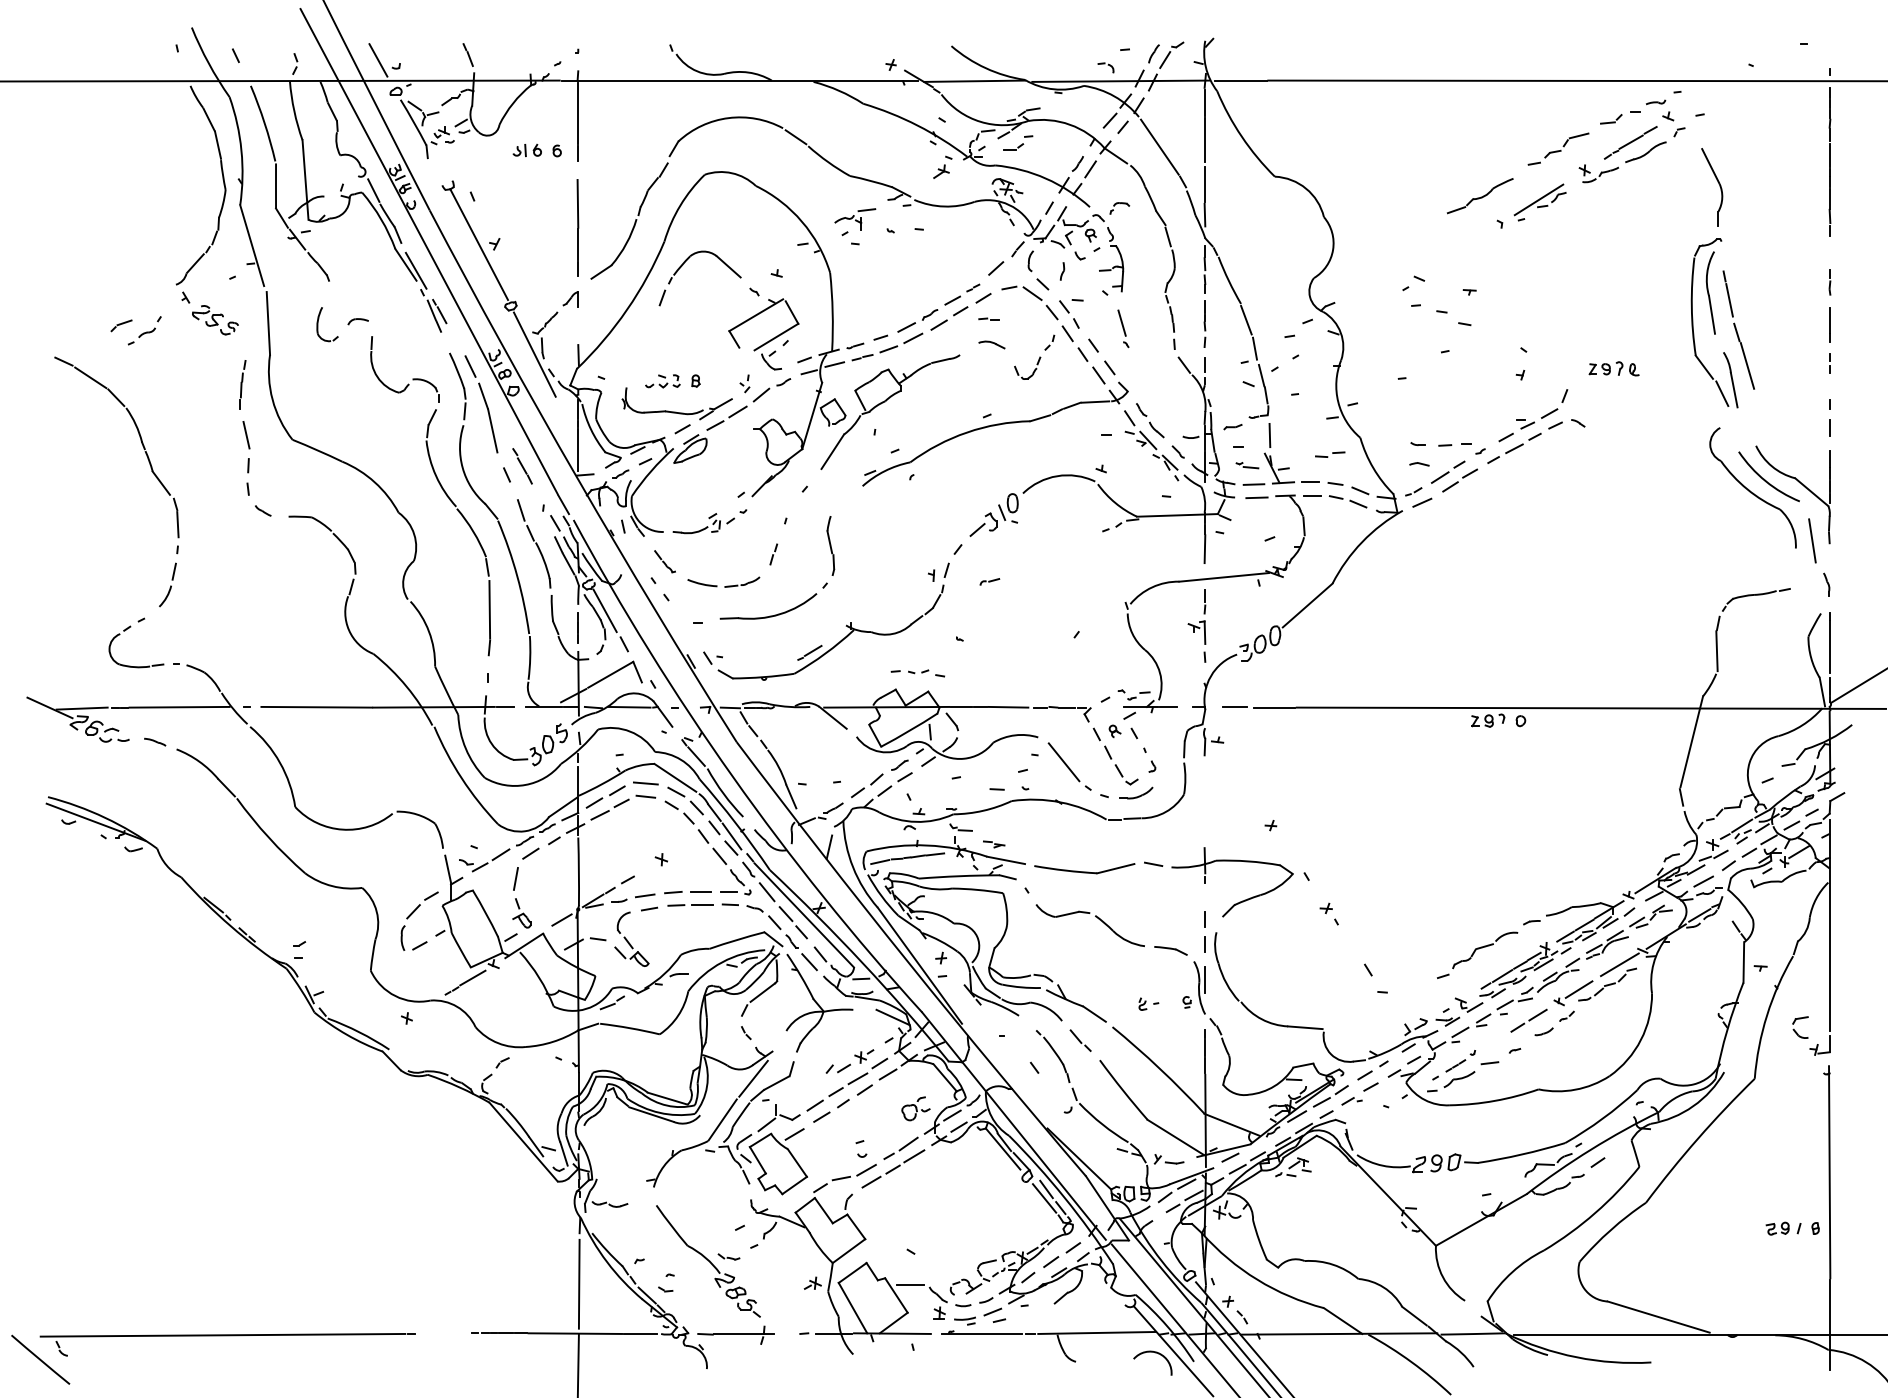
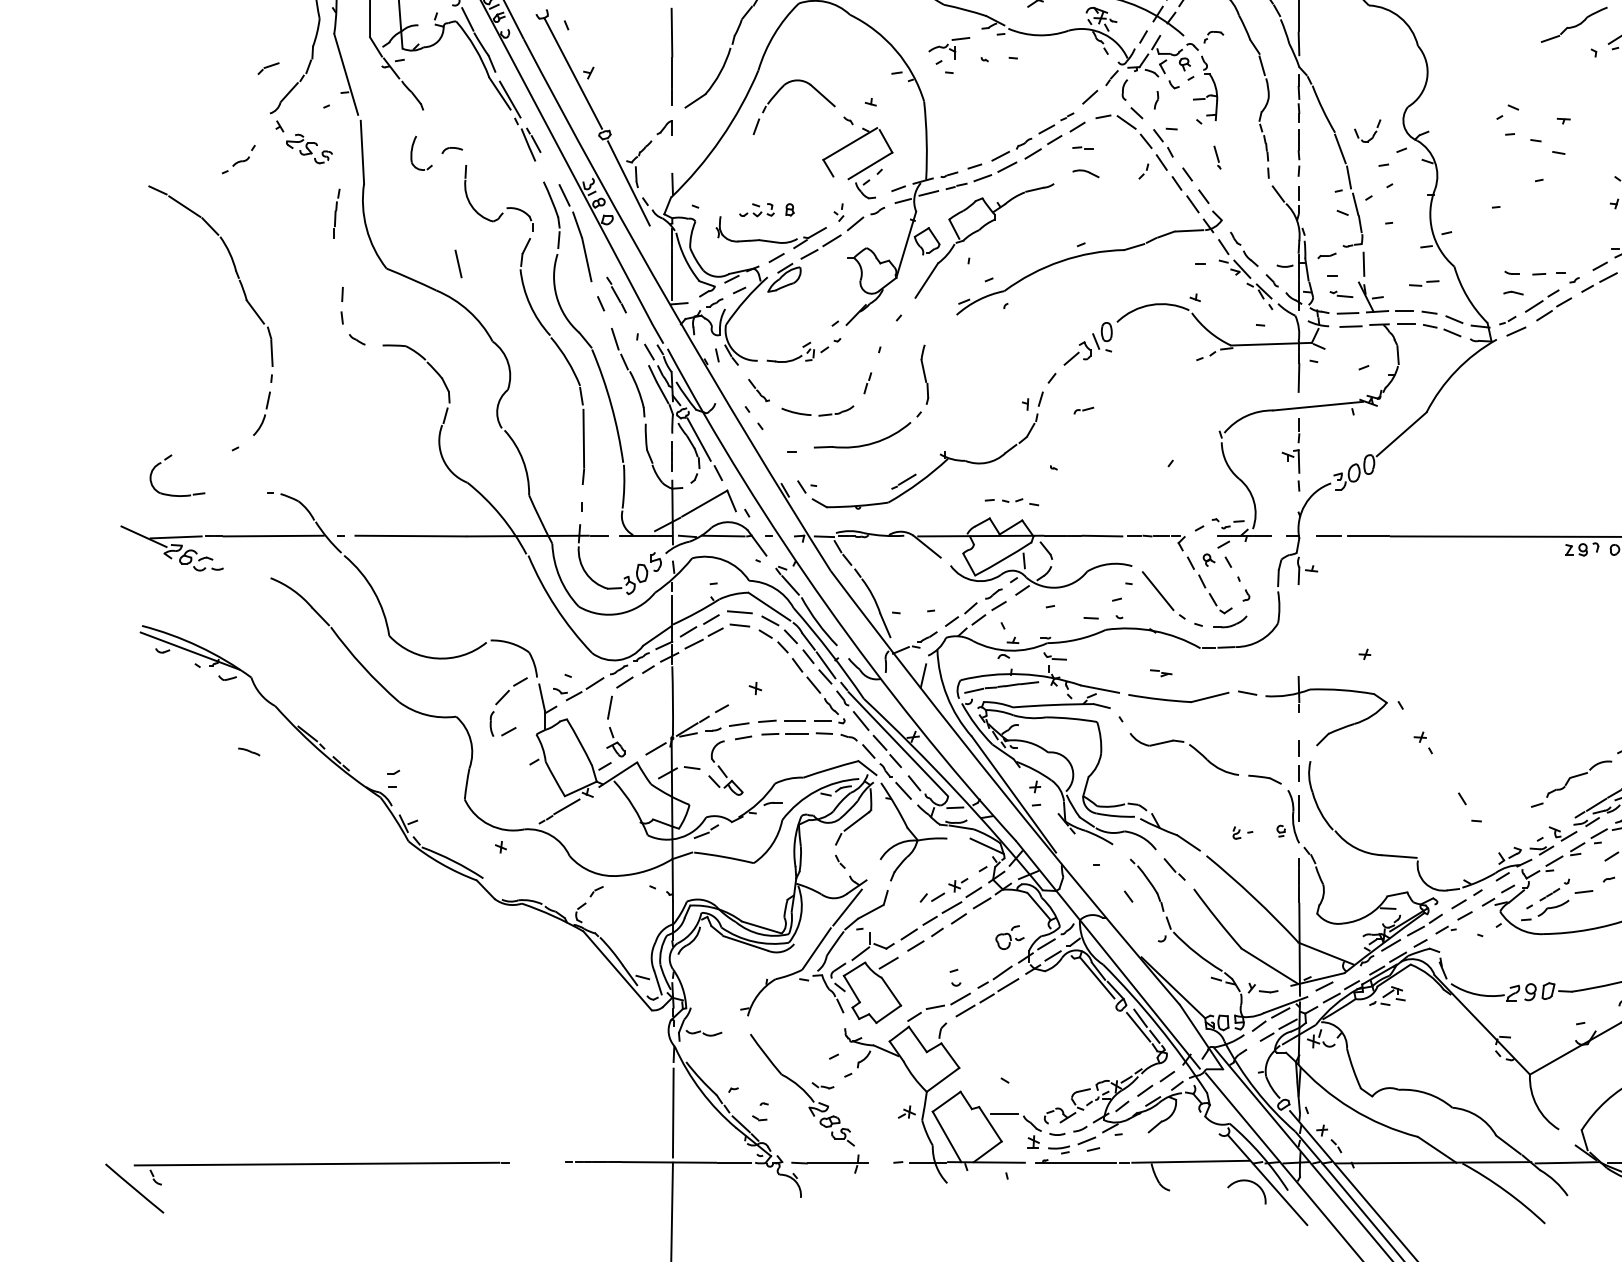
part: (121, 325) -> (268, 68), moved
part: (1123, 328) -> (1217, 157), size x0.6
part: (1033, 370) -> (1373, 133), moved
line: (246, 435) -> (458, 264), moved
part: (126, 630) -> (167, 459), moved
line: (155, 741) -> (249, 751), moved
part: (994, 844) -> (1161, 673), moved
part: (413, 913) -> (502, 699), moved

